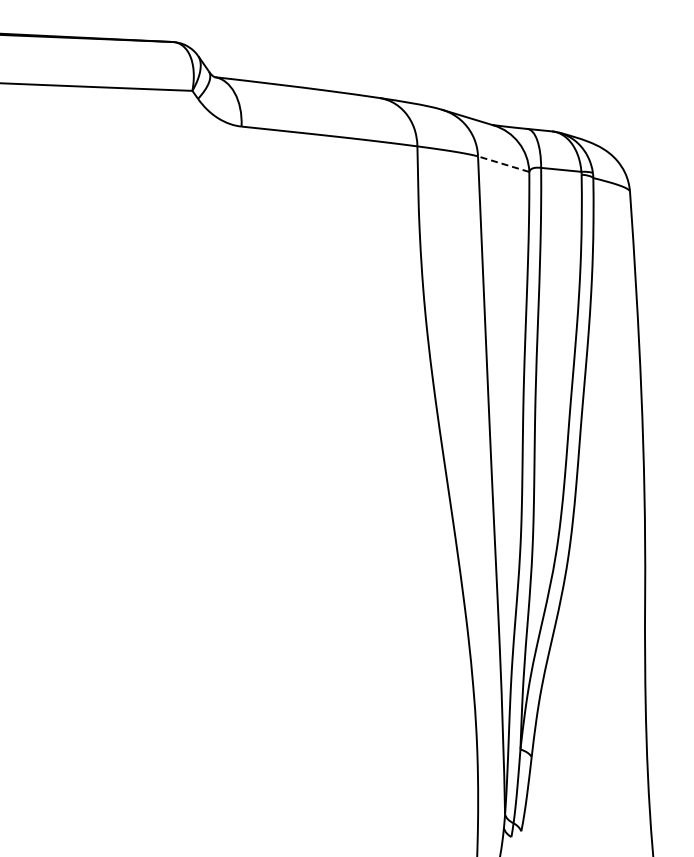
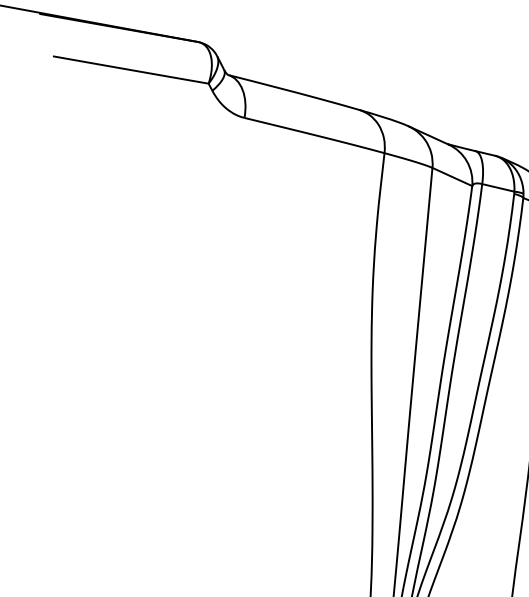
line: (503, 164) -> (452, 177), dashed -> solid

